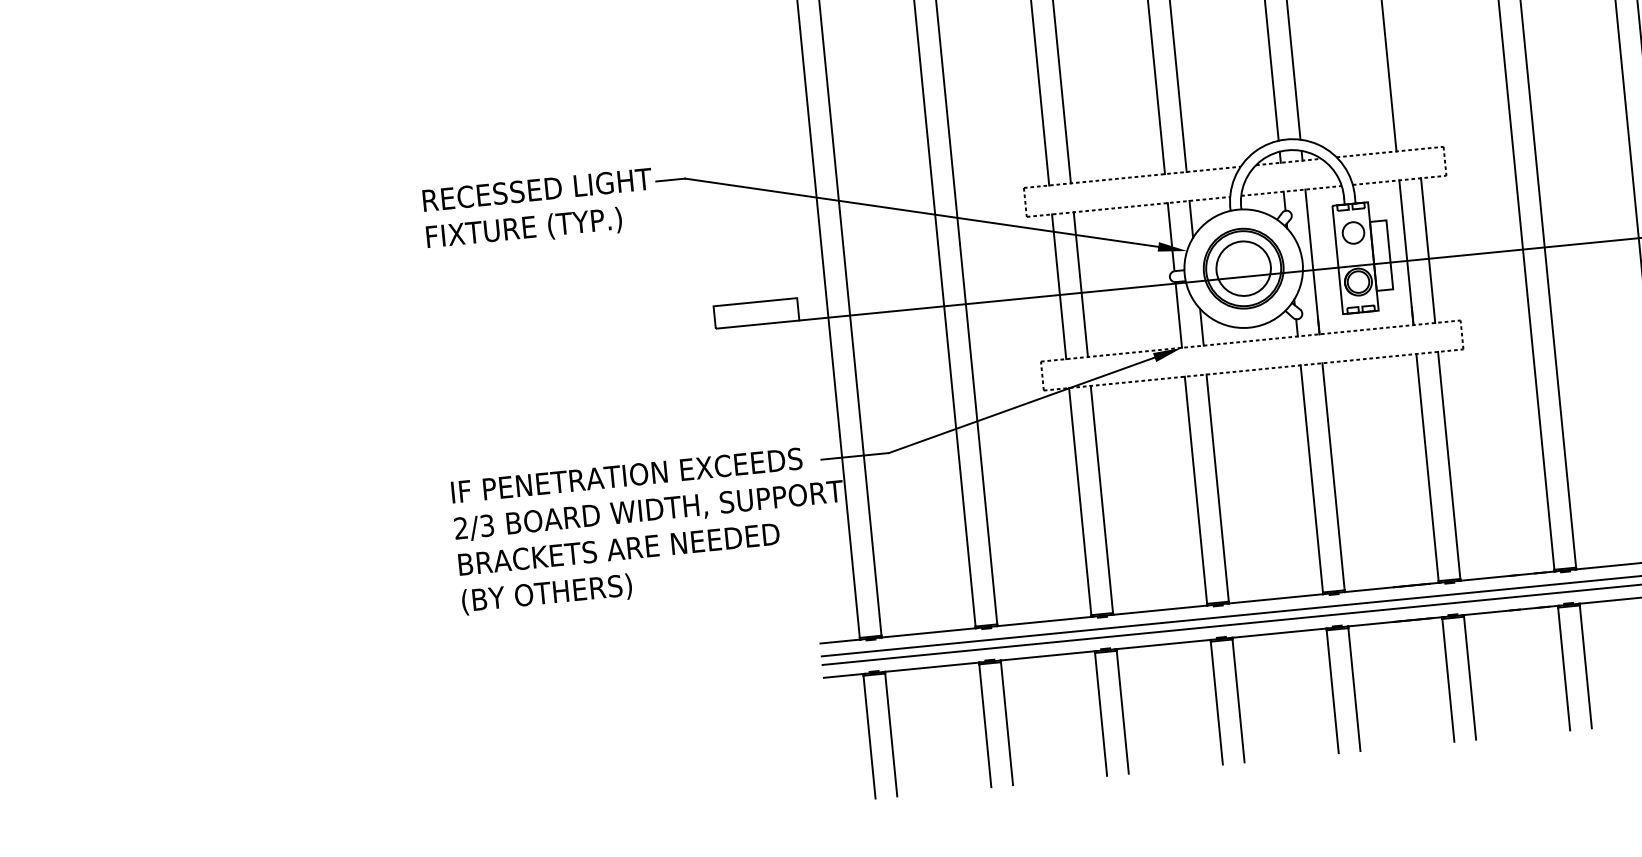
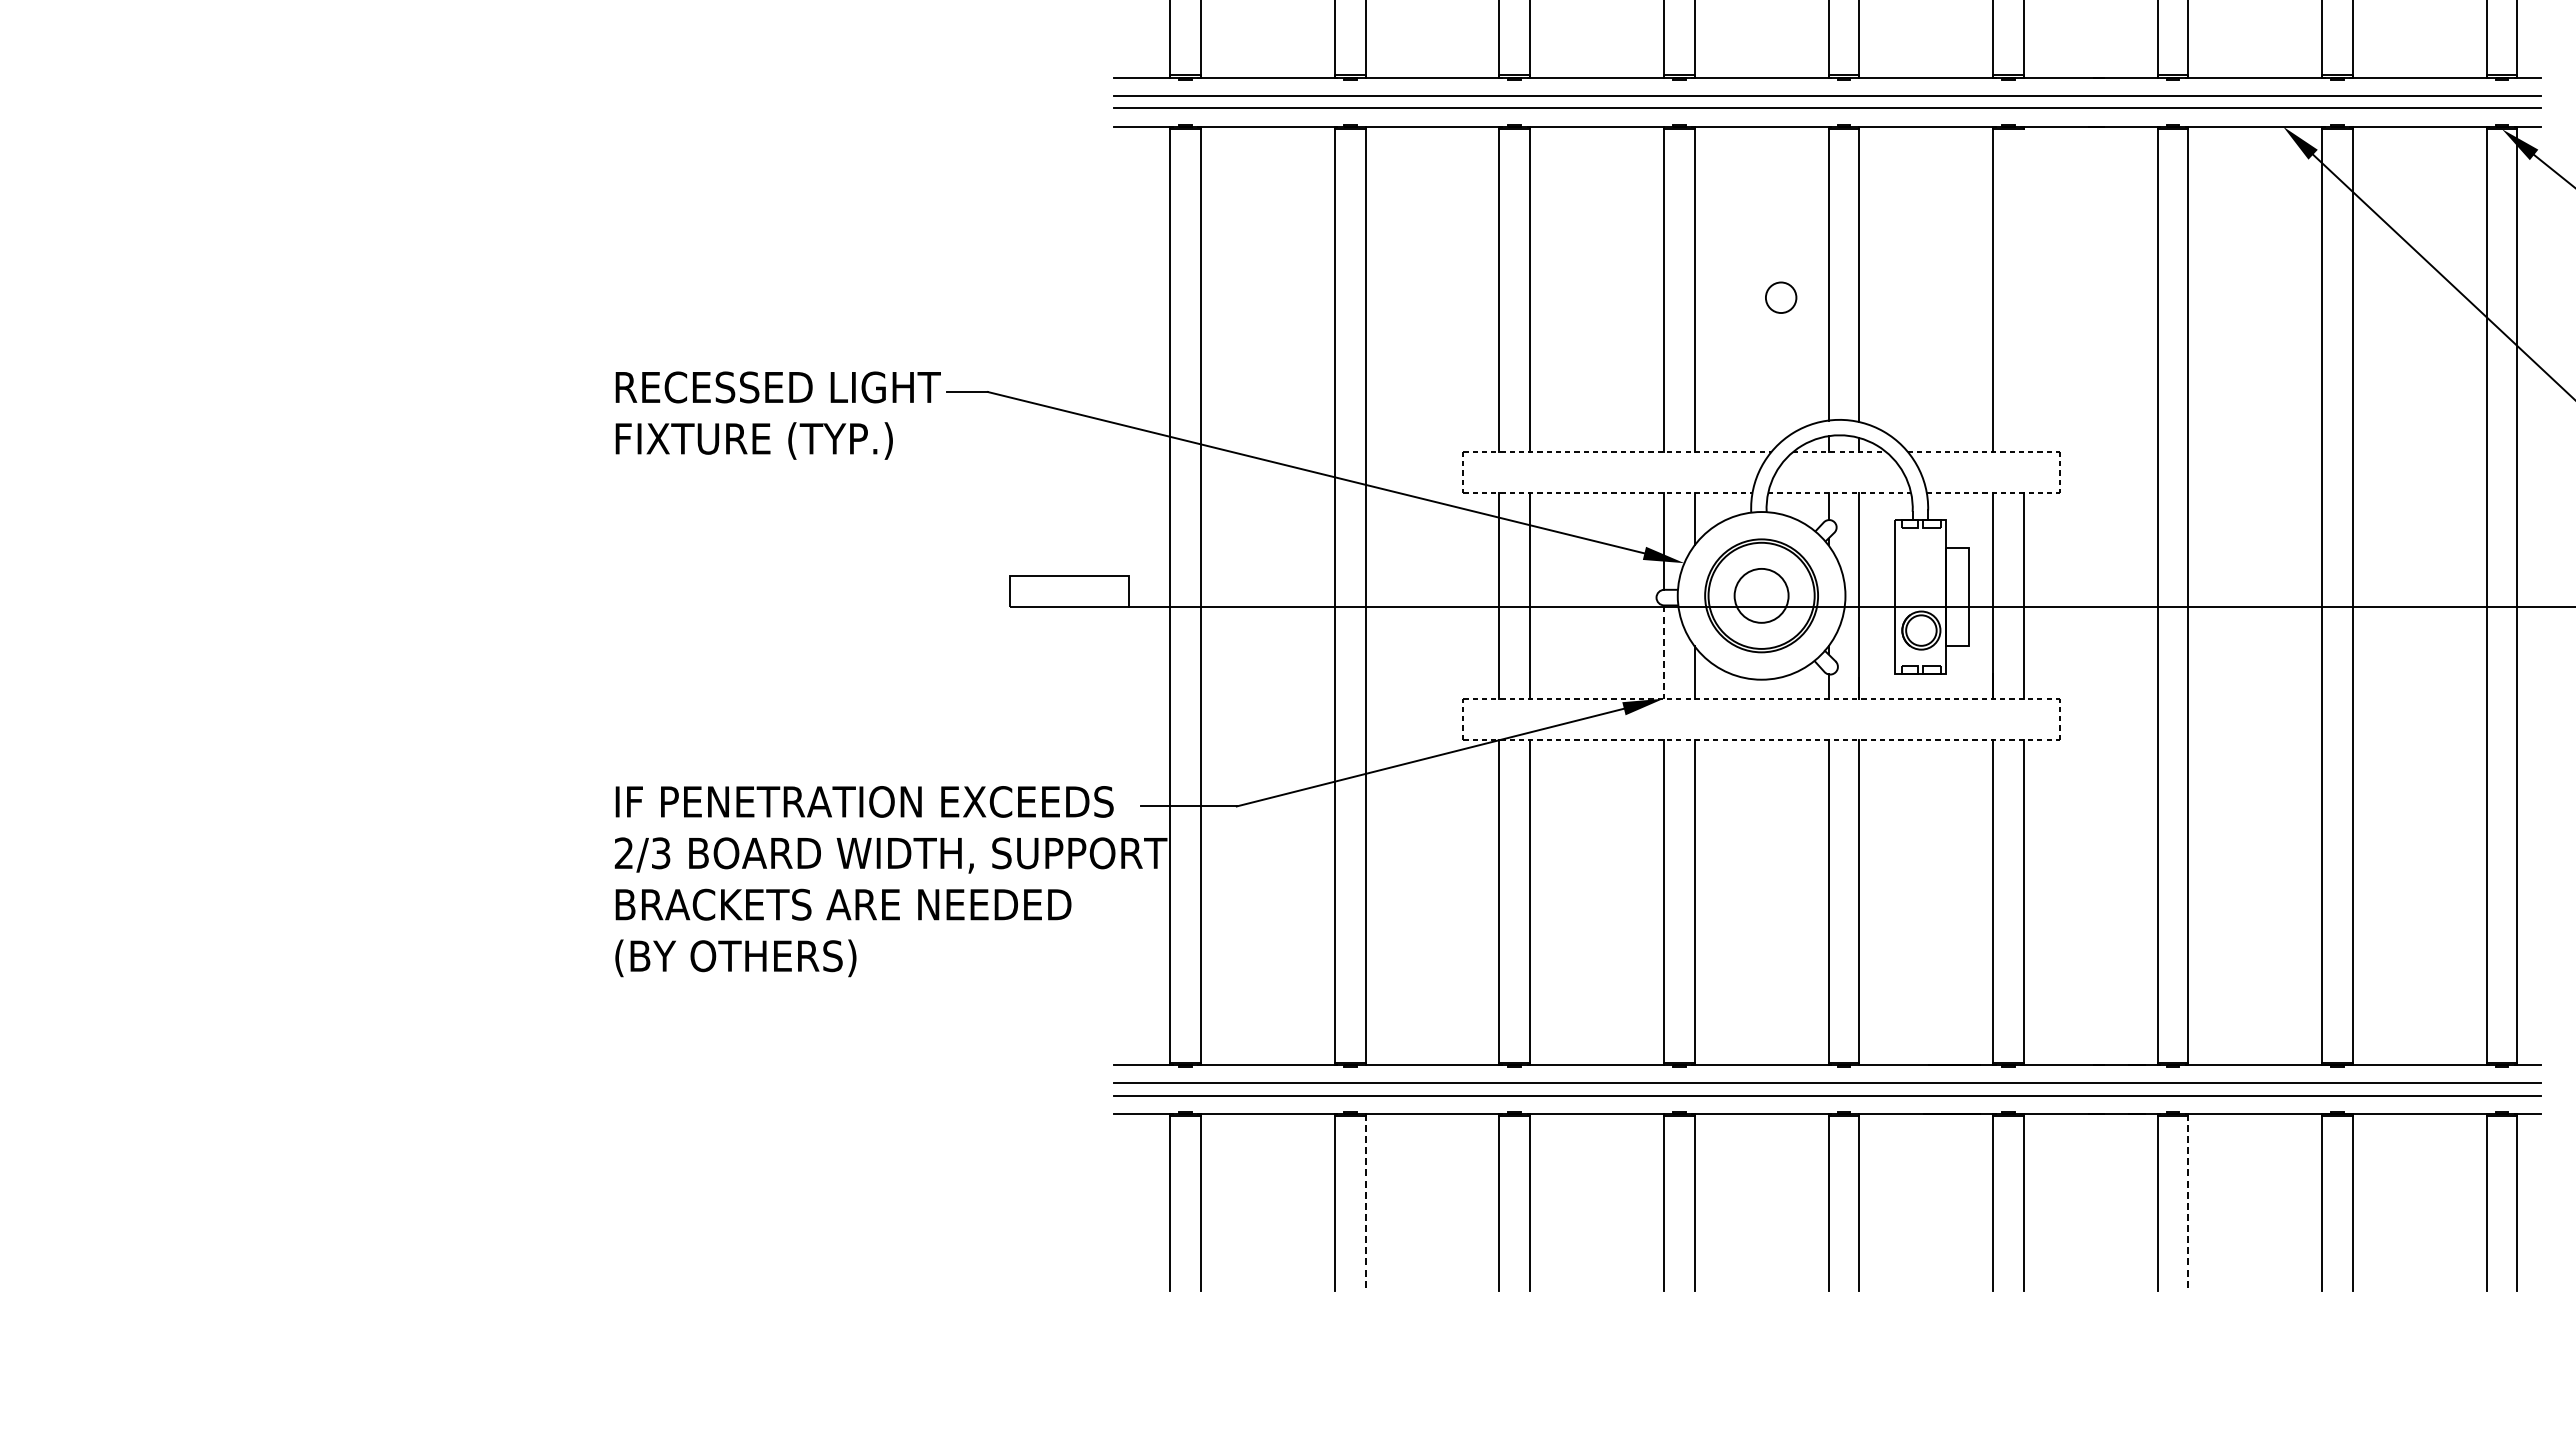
circle: (1353, 232) -> (1781, 297), moved
circle: (1243, 268) -> (1761, 595), size x0.7
line: (1178, 315) -> (1663, 652), solid -> dashed
line: (1585, 666) -> (2188, 1202), solid -> dashed
line: (1006, 722) -> (1365, 1202), solid -> dashed

